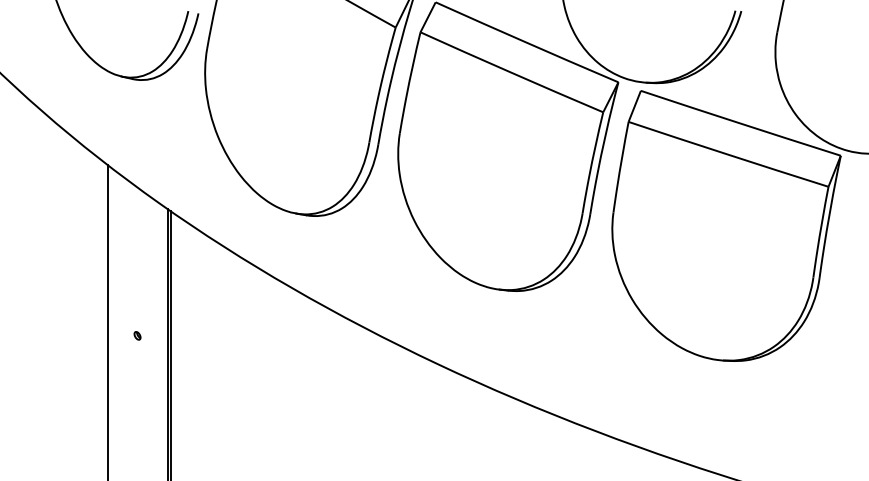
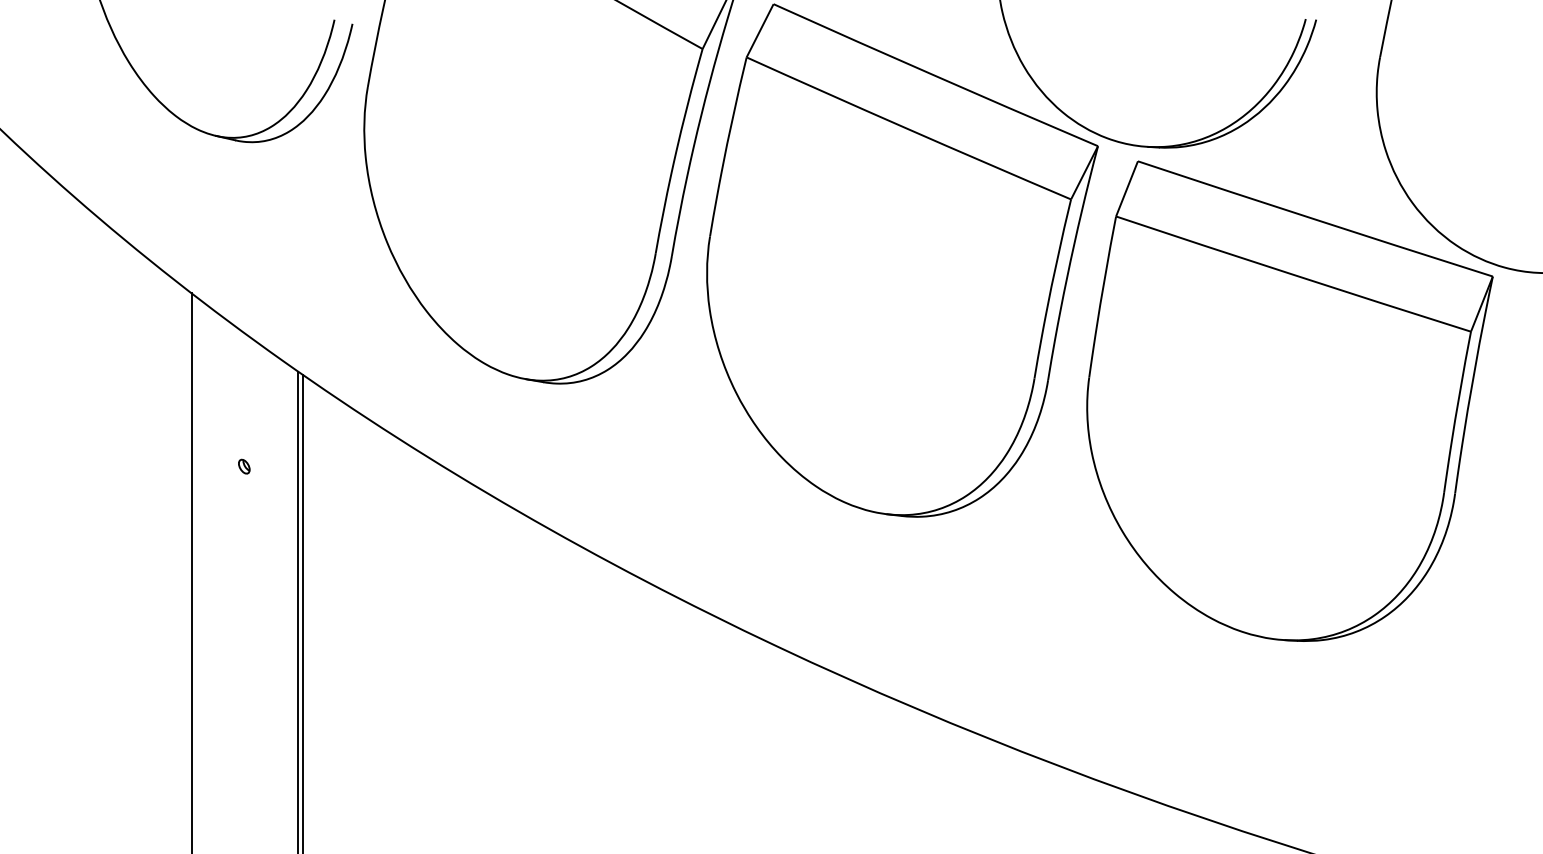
part: (137, 335) -> (244, 466), moved

